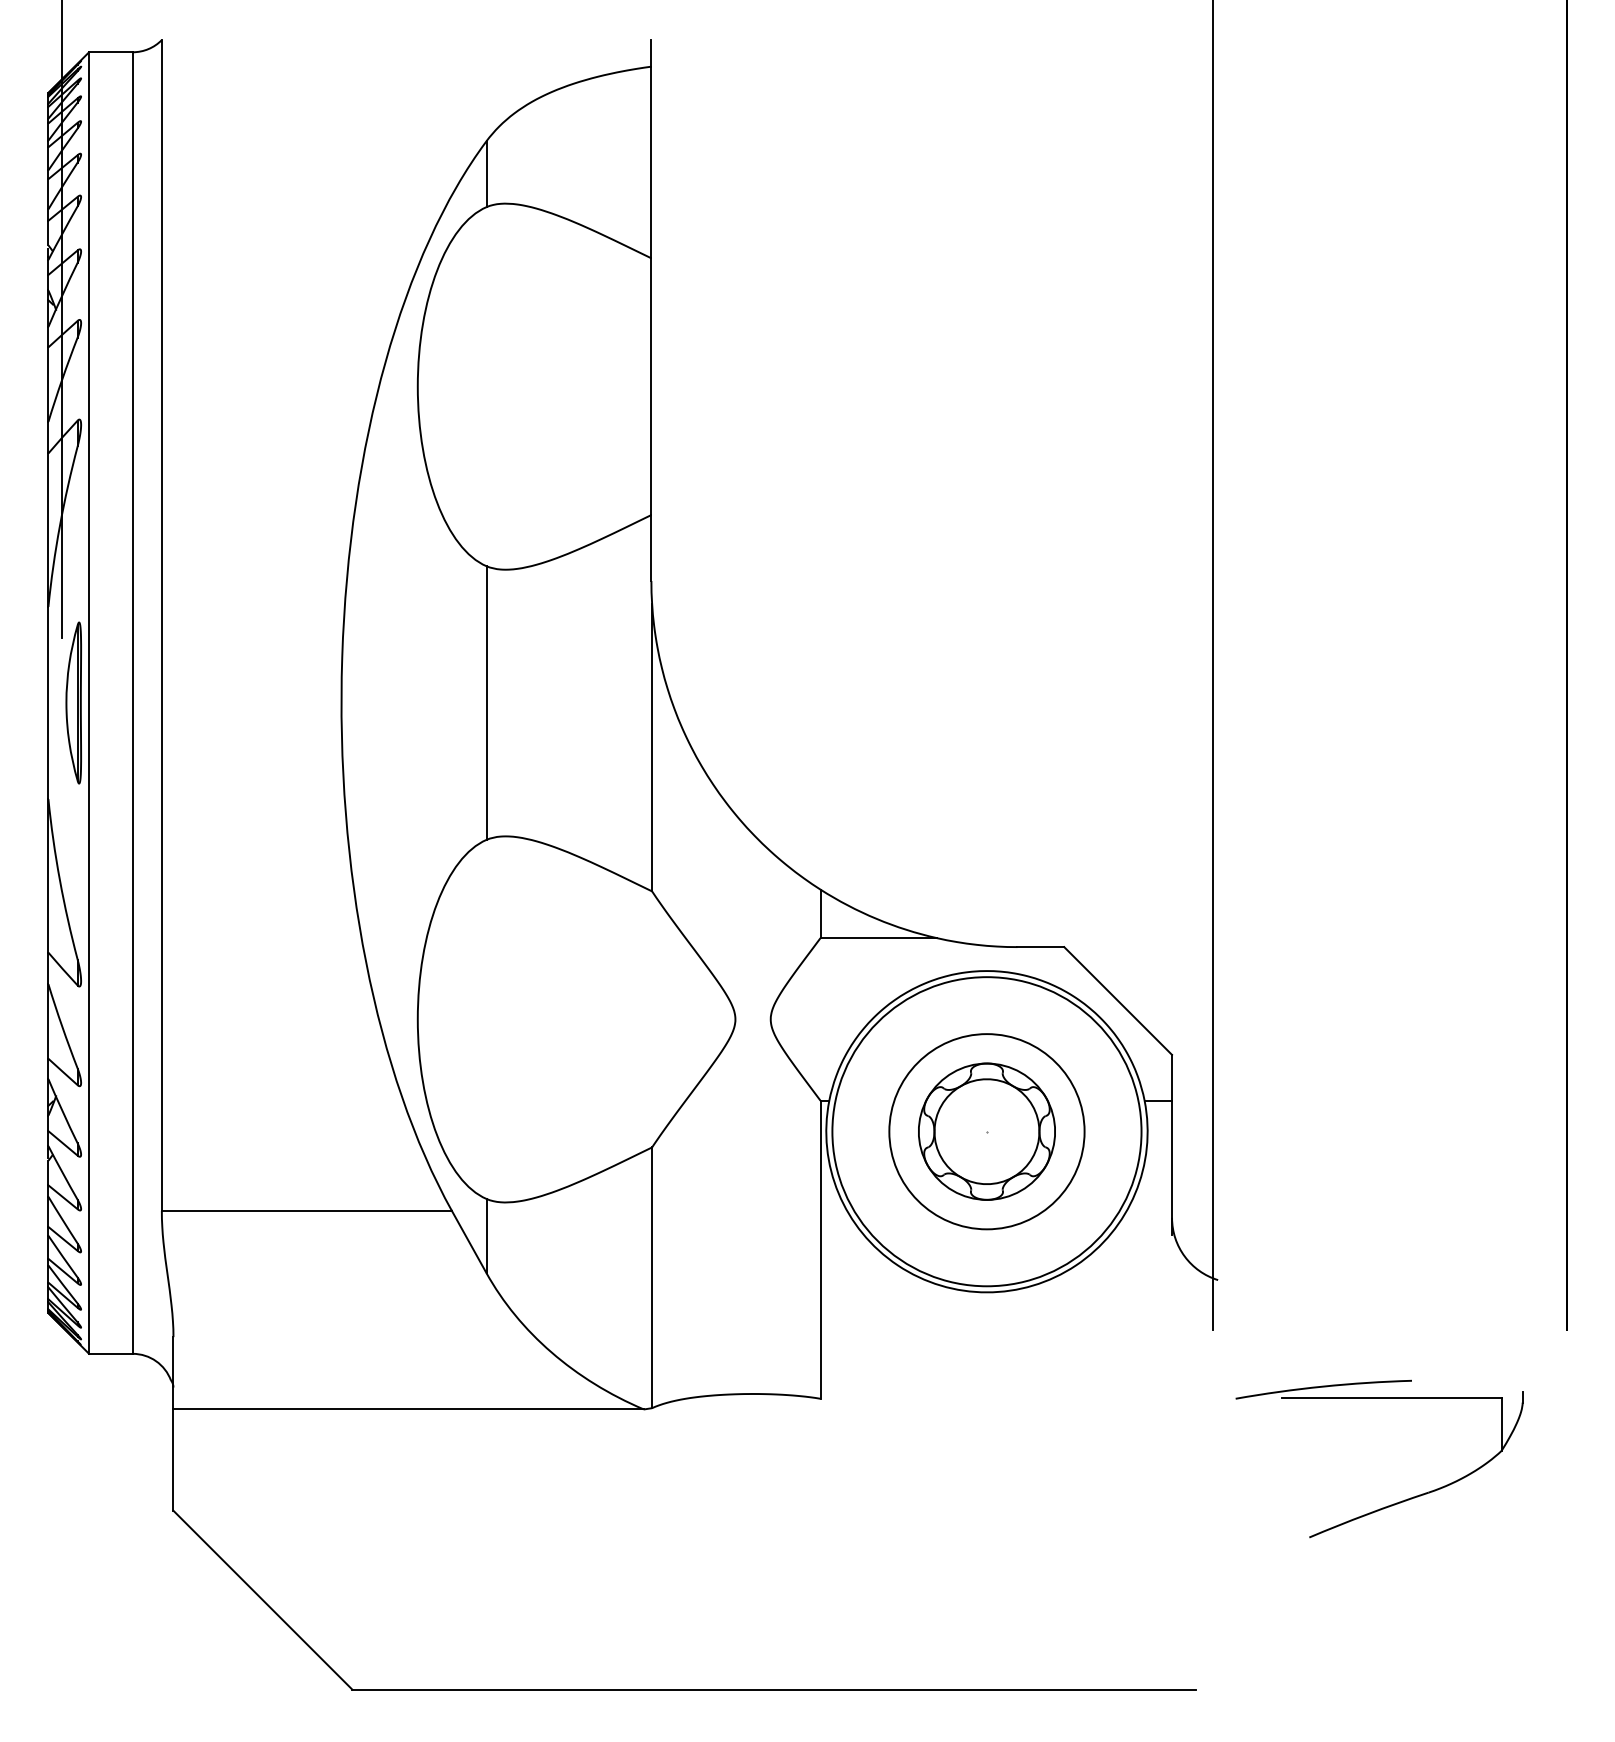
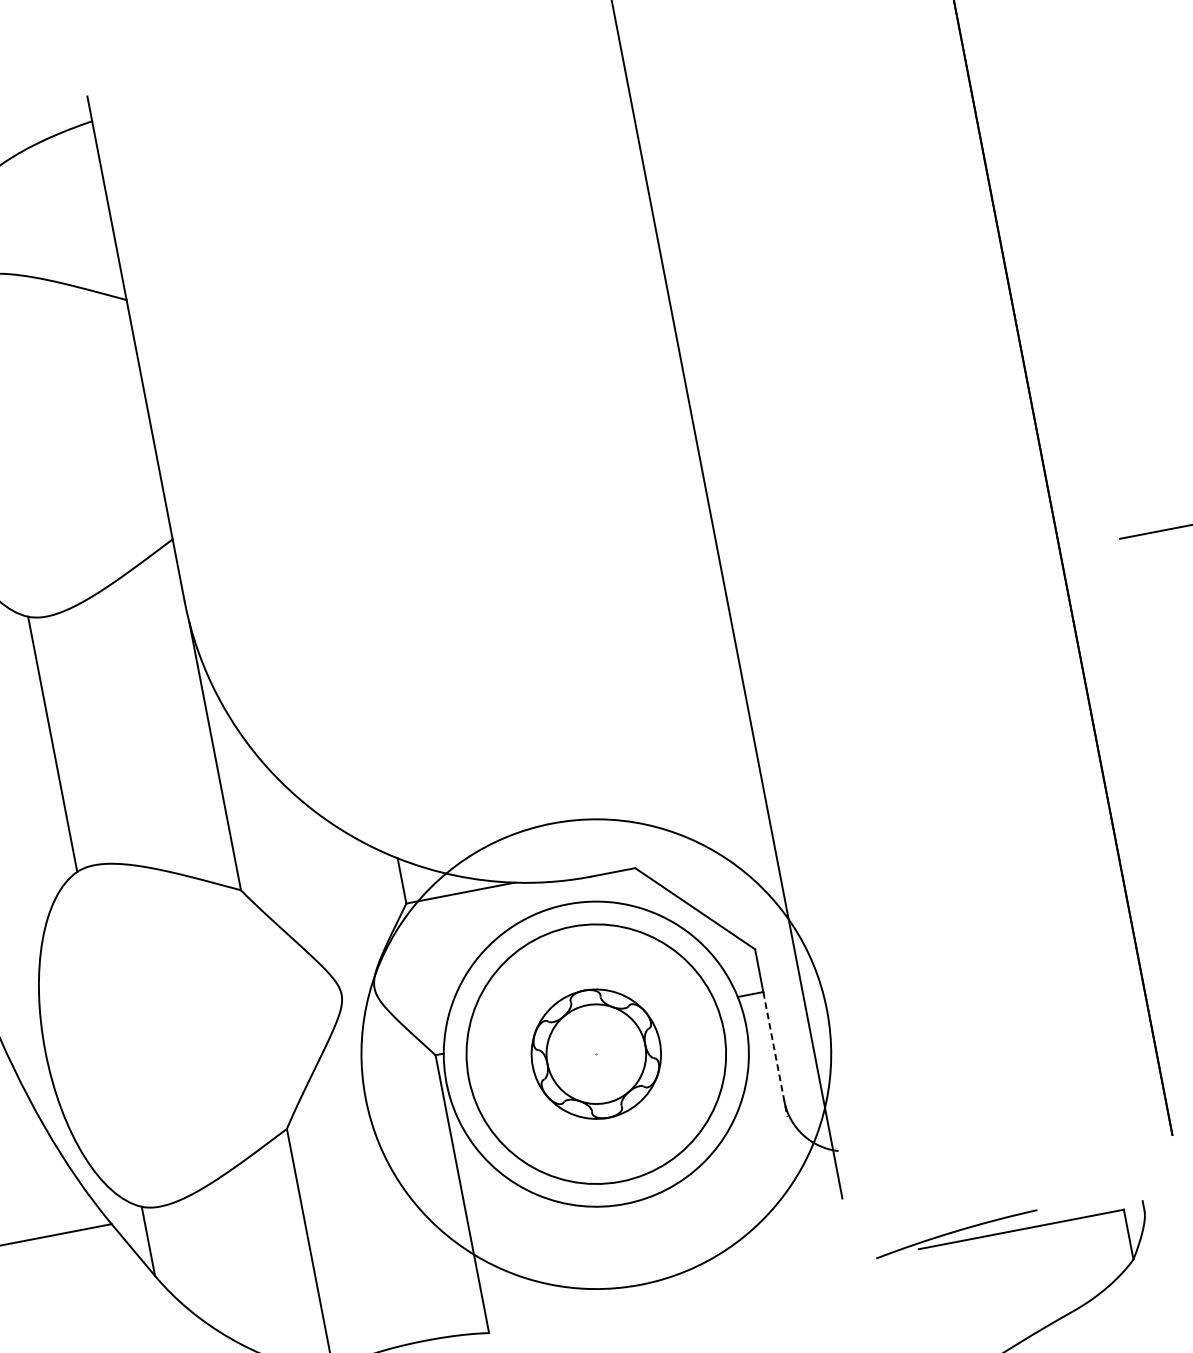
circle: (986, 1131) -> (595, 1054), size x1.4
circle: (986, 1131) -> (595, 1054), size x1.6
line: (1172, 1167) -> (775, 1054), solid -> dashed

